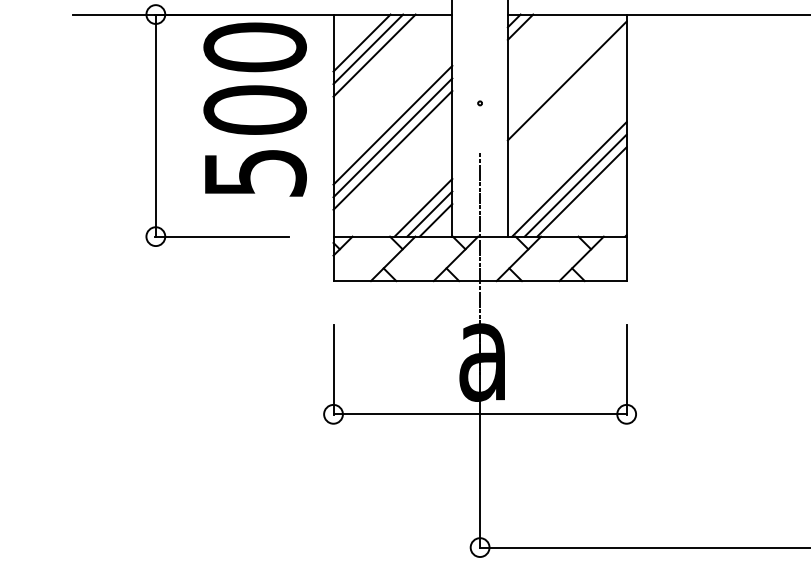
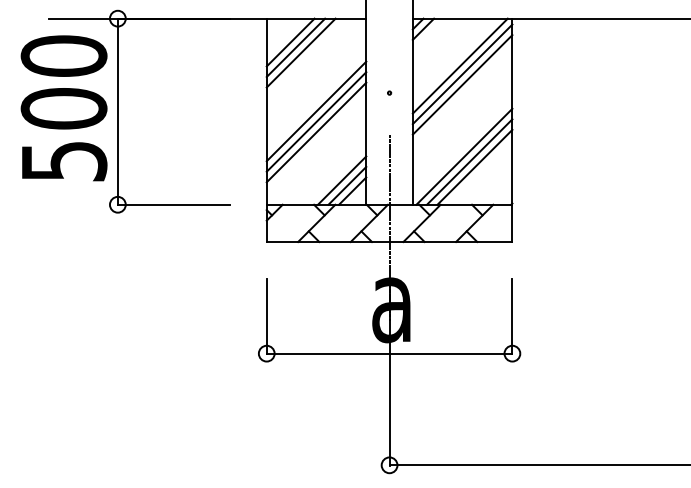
line: (563, 70) -> (459, 65), added
line: (567, 93) -> (462, 84), added
text: (254, 109) -> (63, 108), moved

